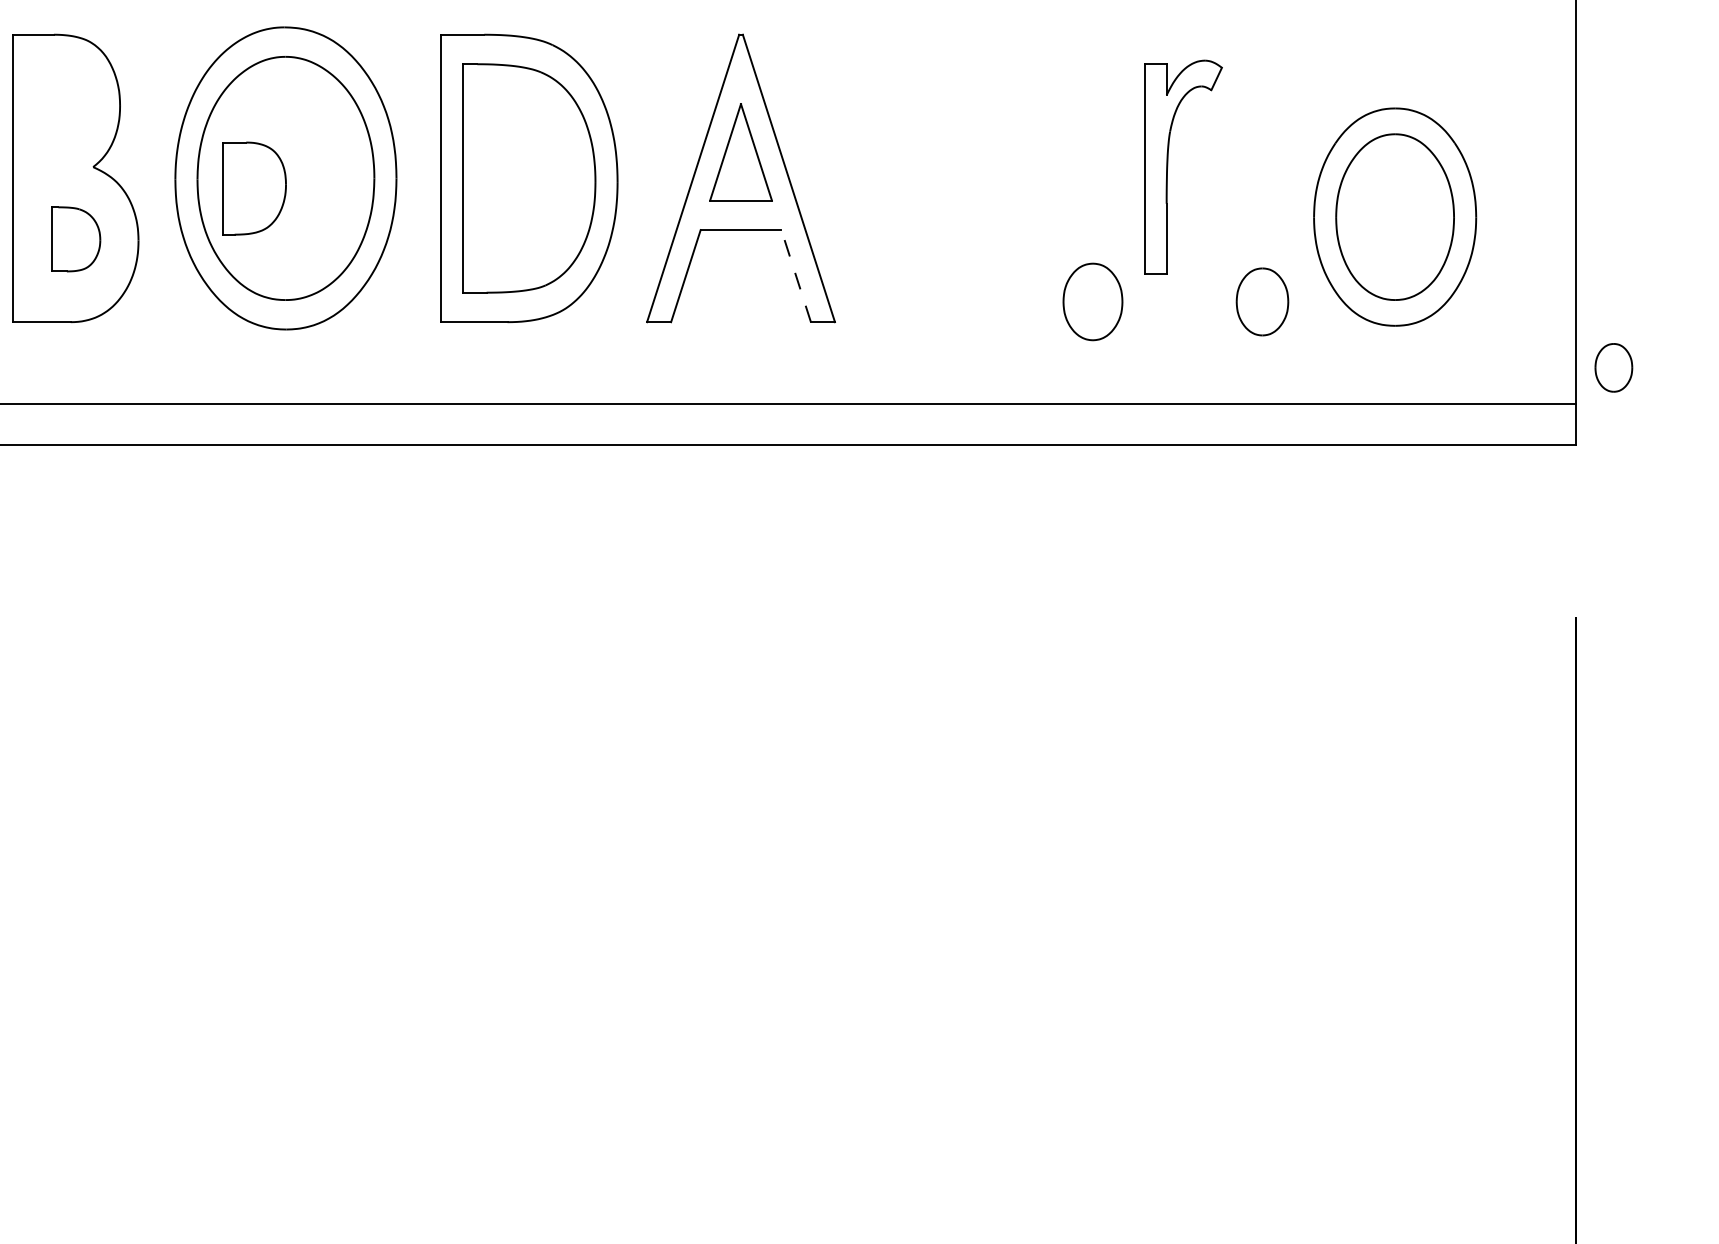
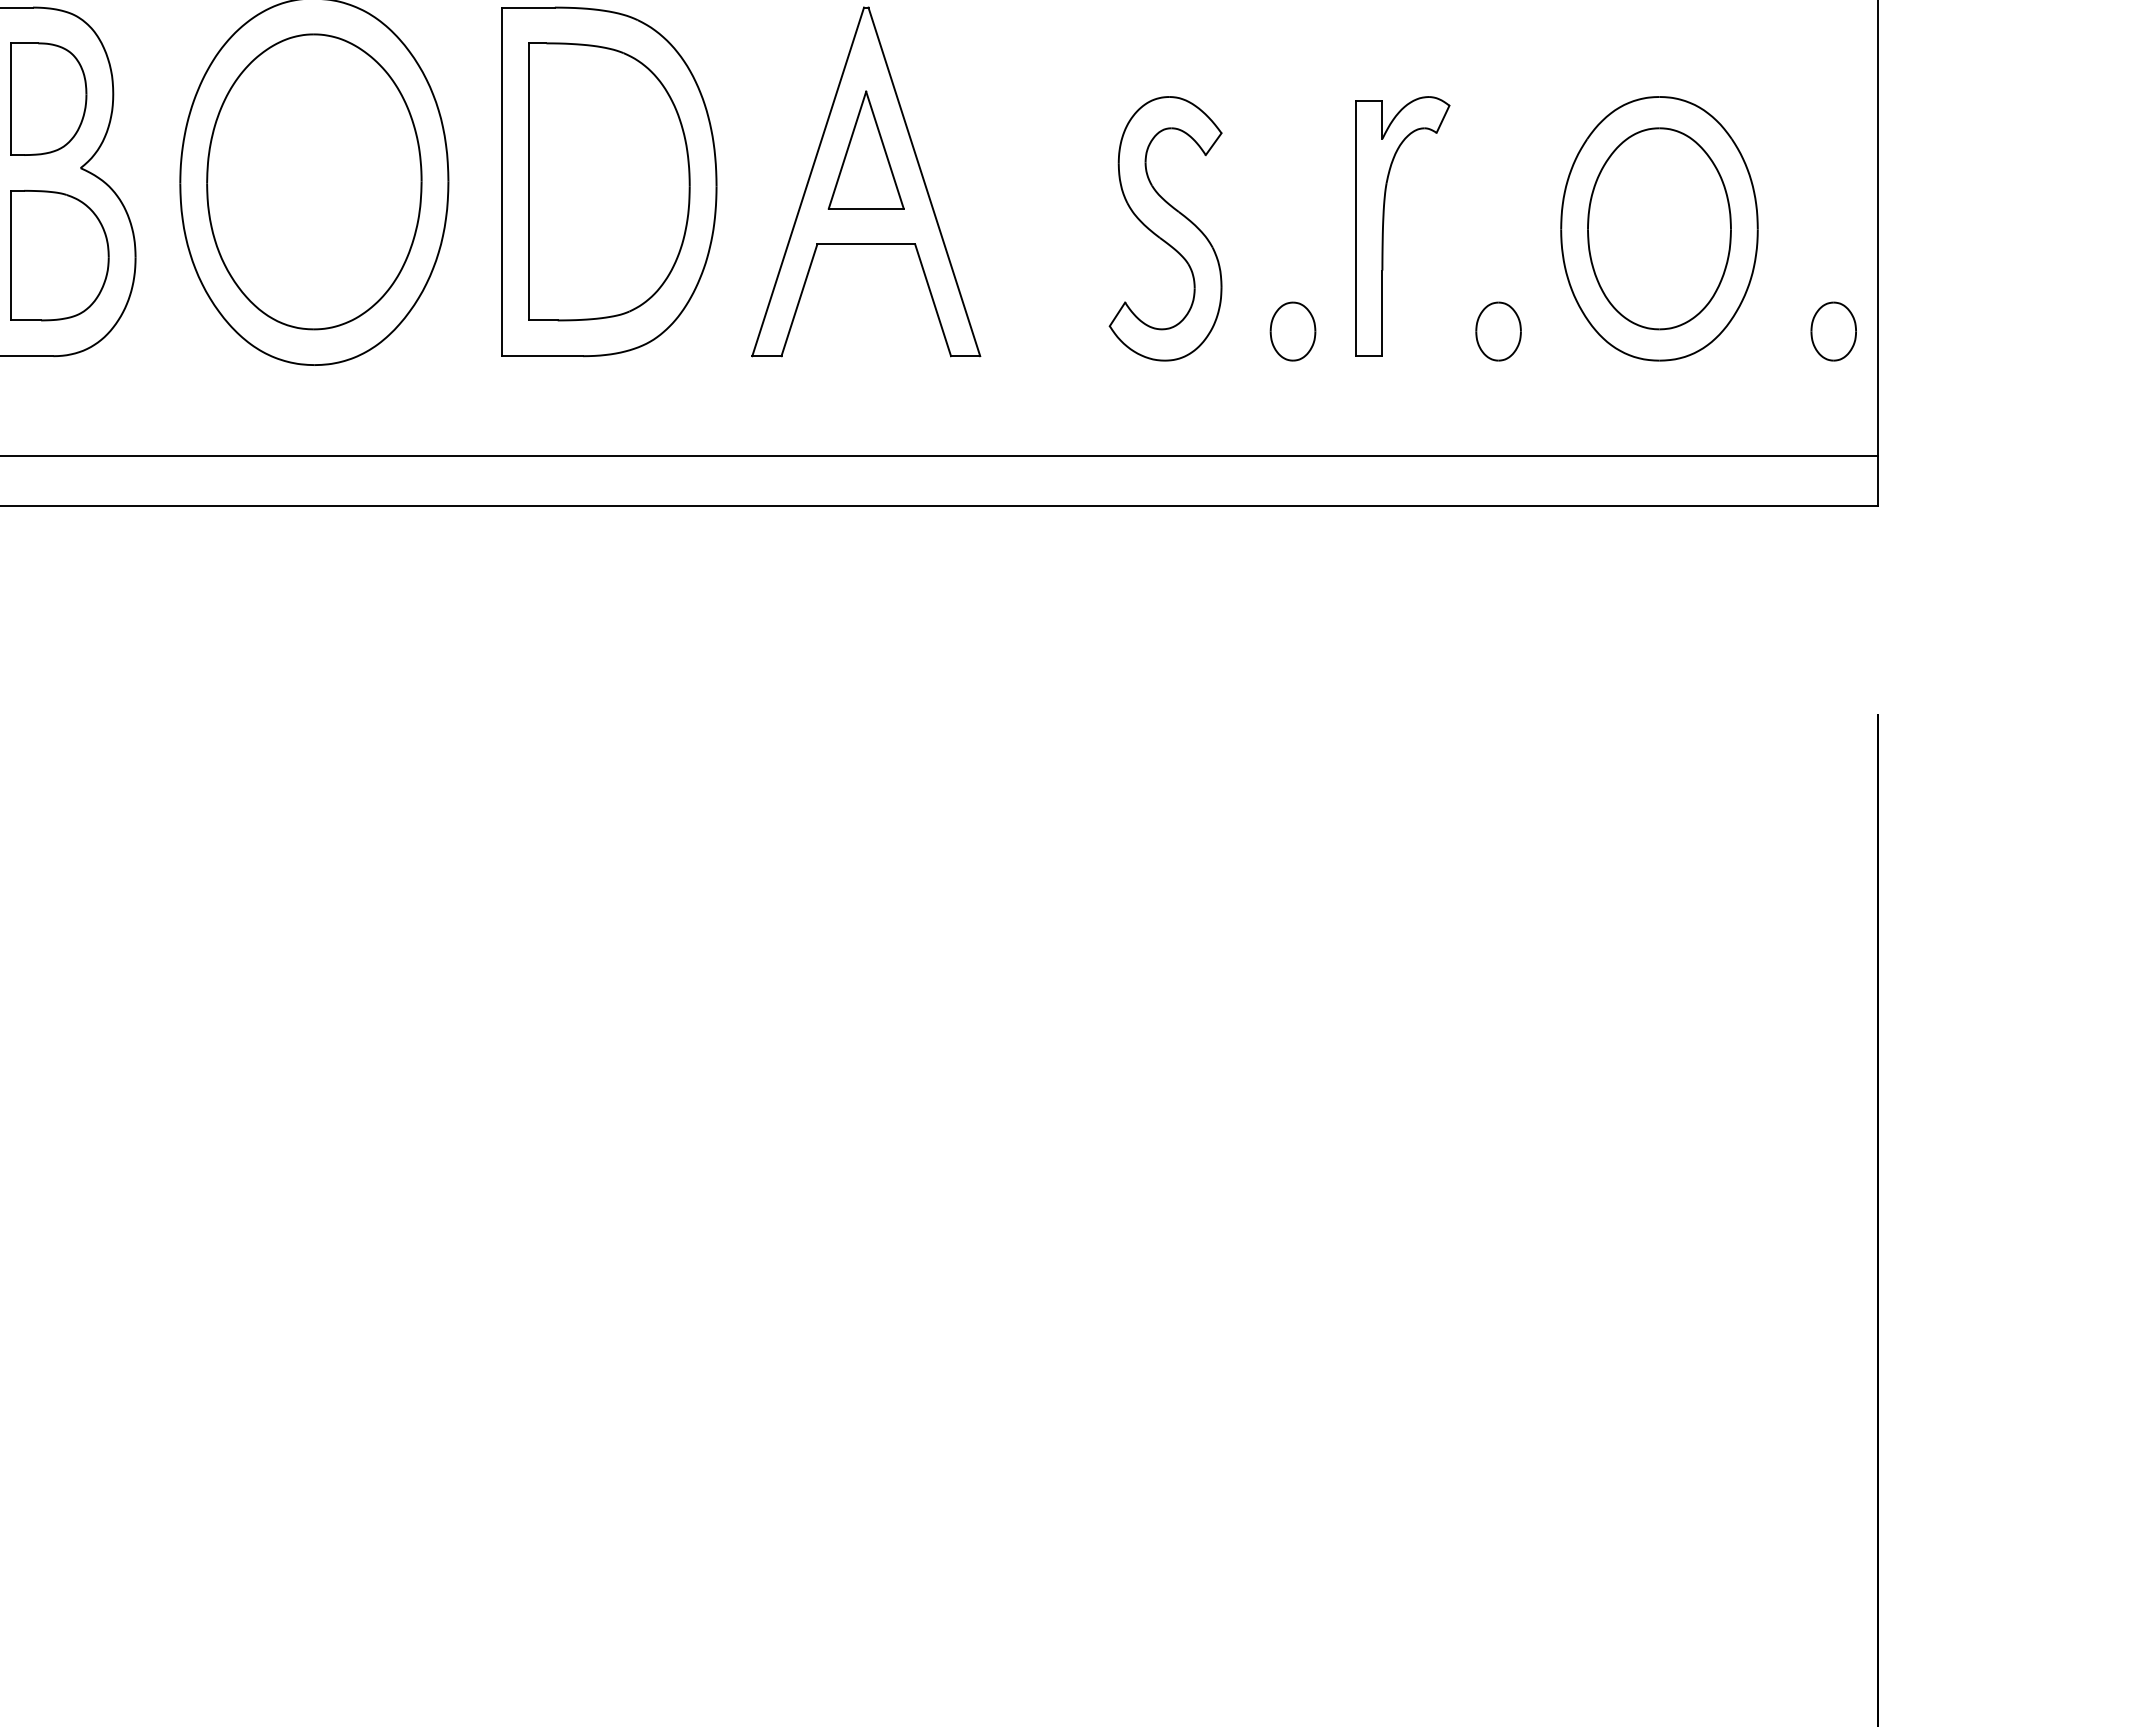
part: (1168, 164) -> (1384, 222), moved
part: (254, 188) -> (48, 98), moved
part: (987, 216) -> (1165, 228), added
part: (75, 239) -> (59, 255), size x1.67
line: (796, 276) -> (933, 300), dashed -> solid
part: (1092, 301) -> (1292, 331), size x0.62
part: (1262, 301) -> (1498, 331), size x0.71
part: (1613, 367) -> (1833, 331), moved

